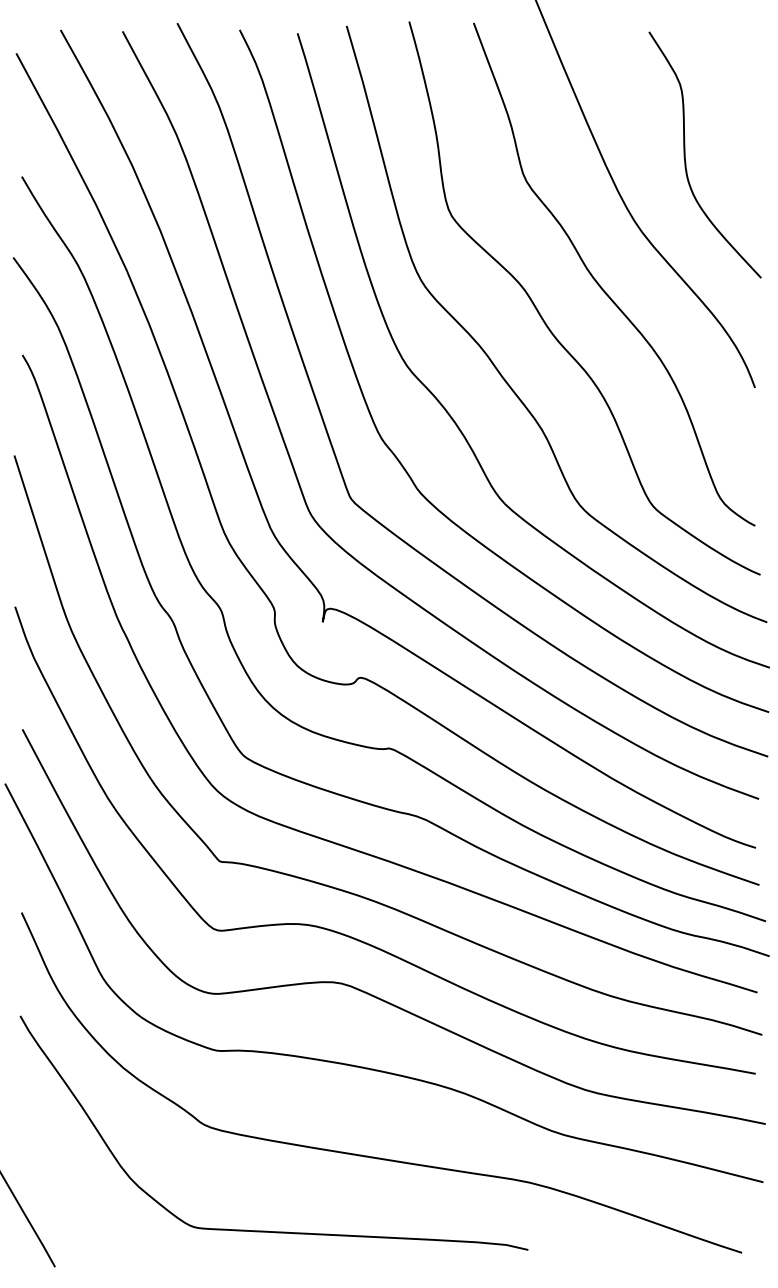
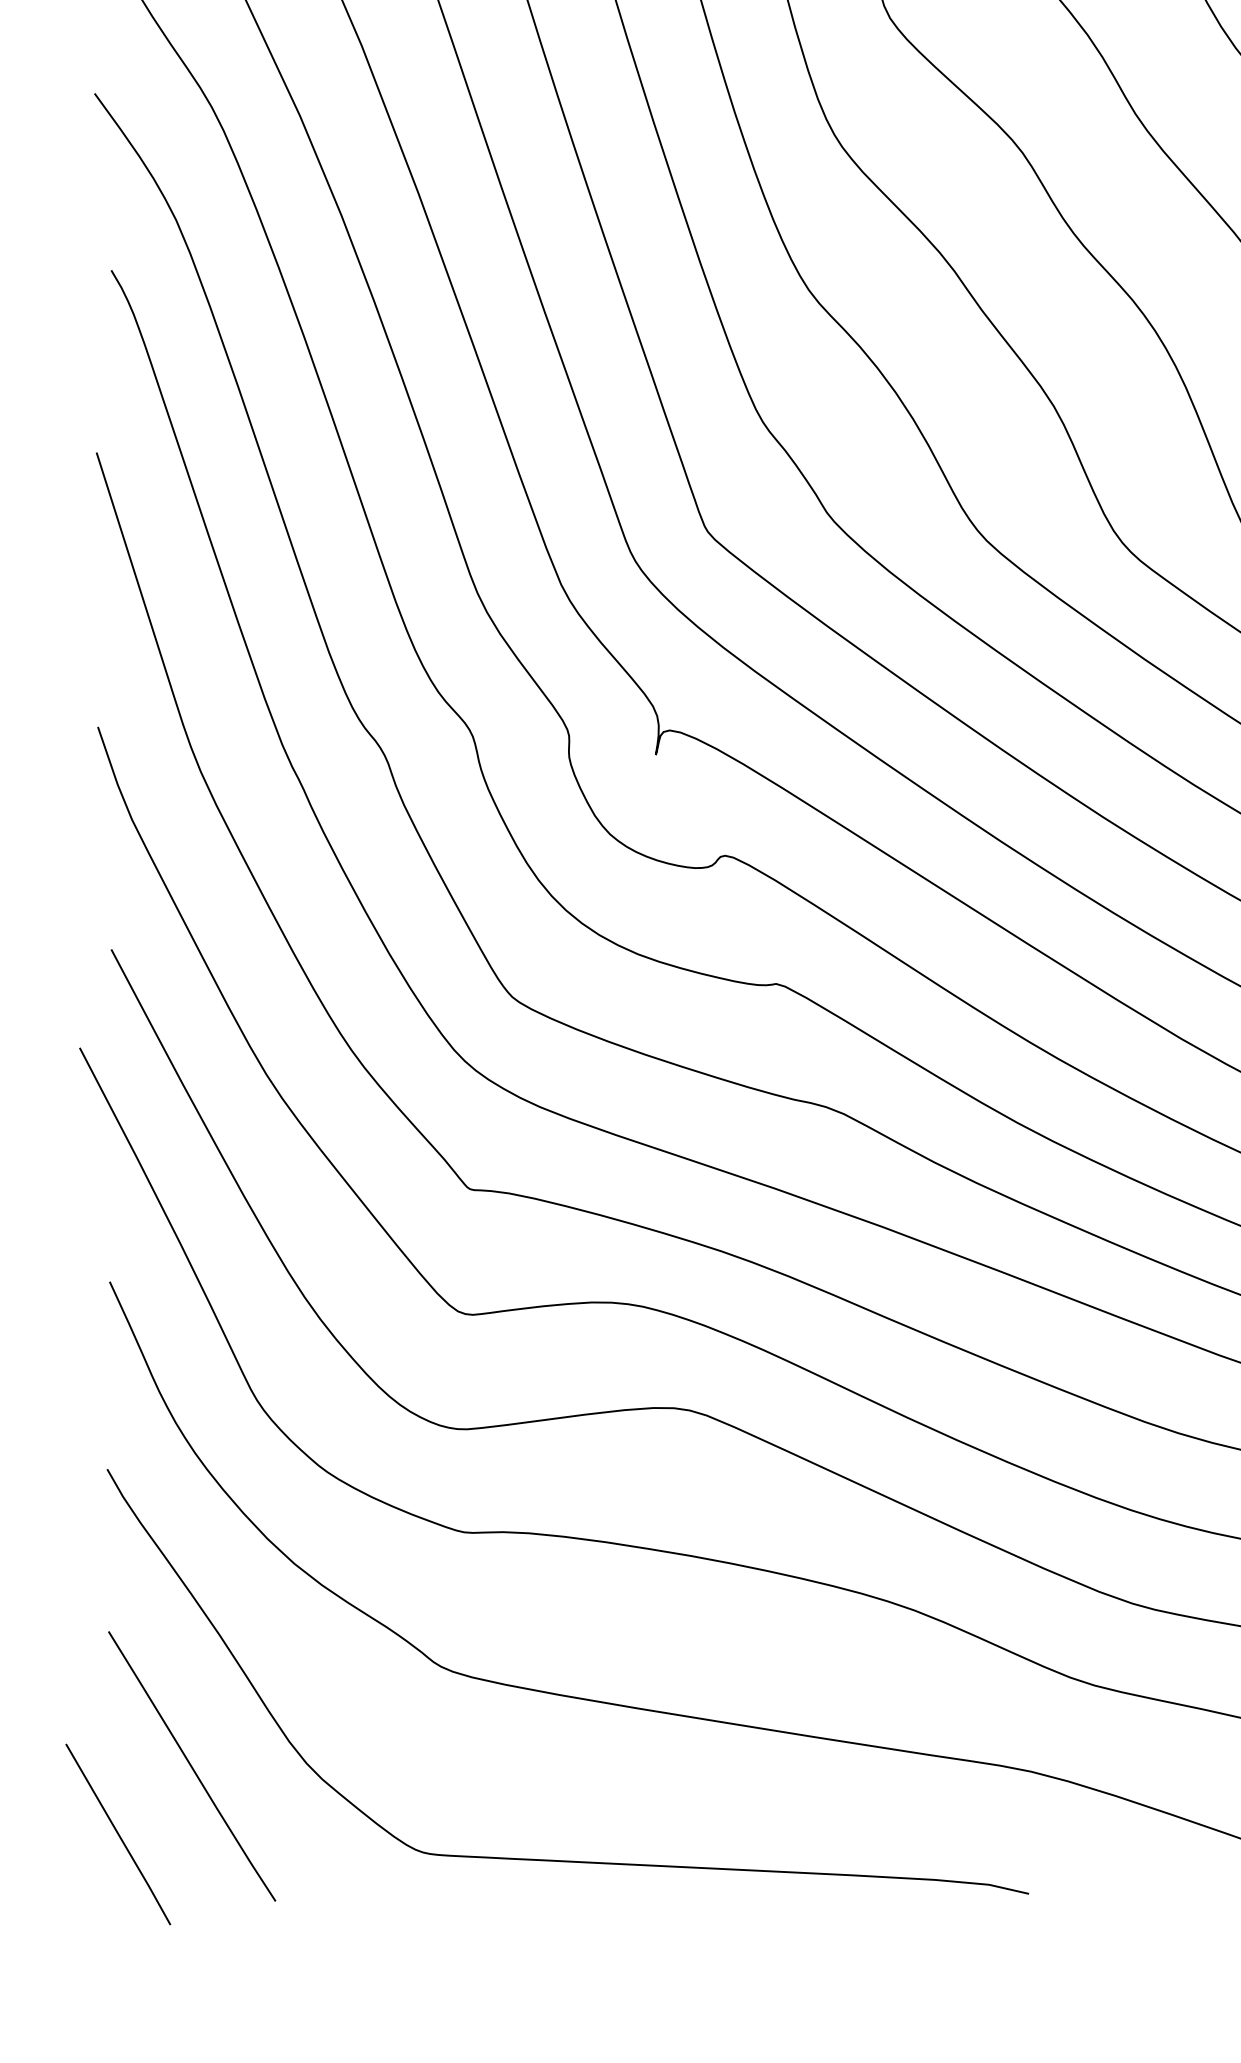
line: (66, 1179) -> (191, 1765), added

